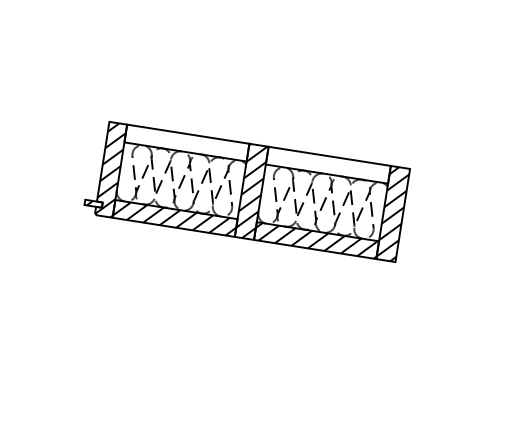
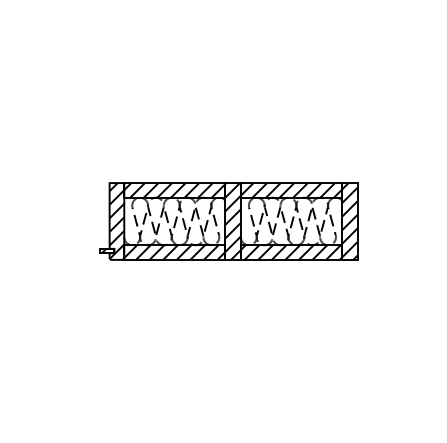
hatch: (186, 143) -> (174, 190), added
hatch: (327, 165) -> (290, 190), added

